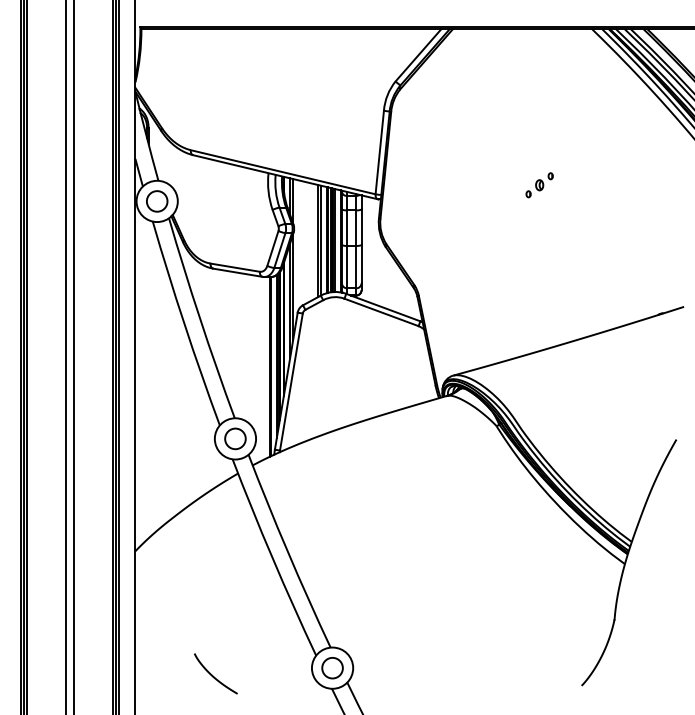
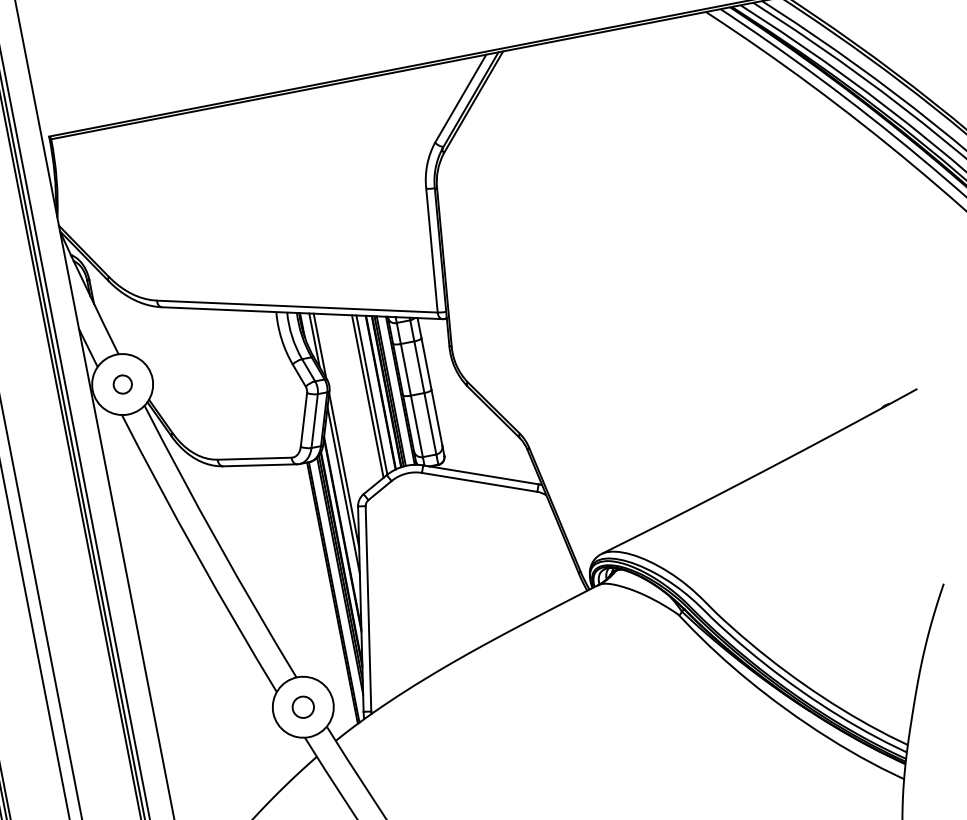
part: (539, 185) -> (673, 253), removed
circle: (157, 201) -> (123, 384), size x0.6
circle: (235, 438) -> (303, 706), size x0.7

